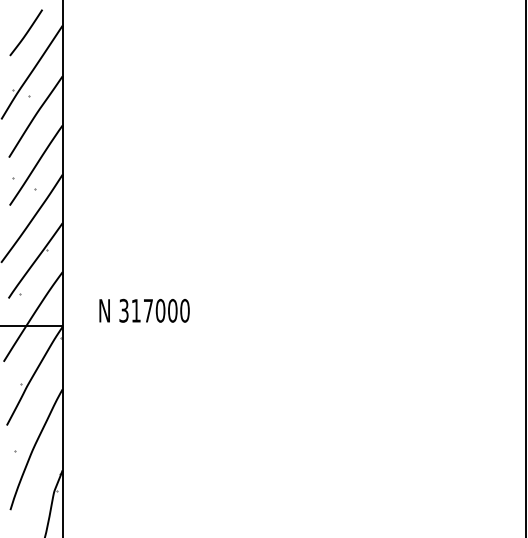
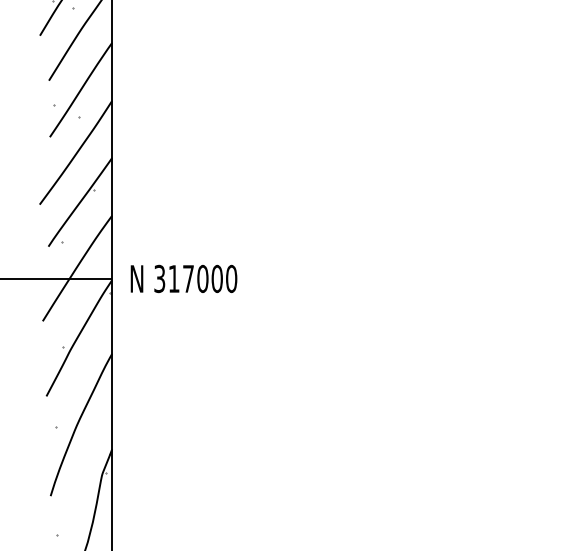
text: (144, 310) -> (183, 278), moved

